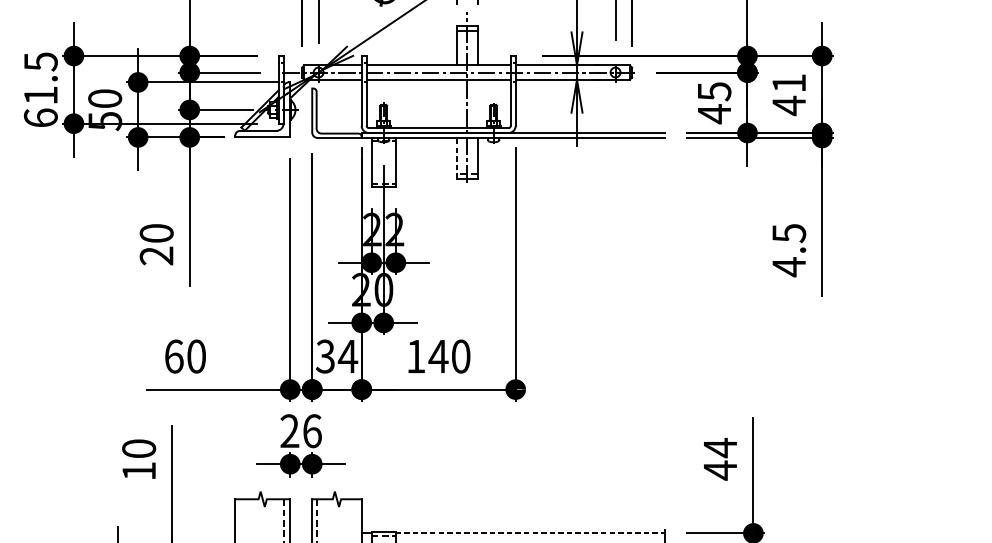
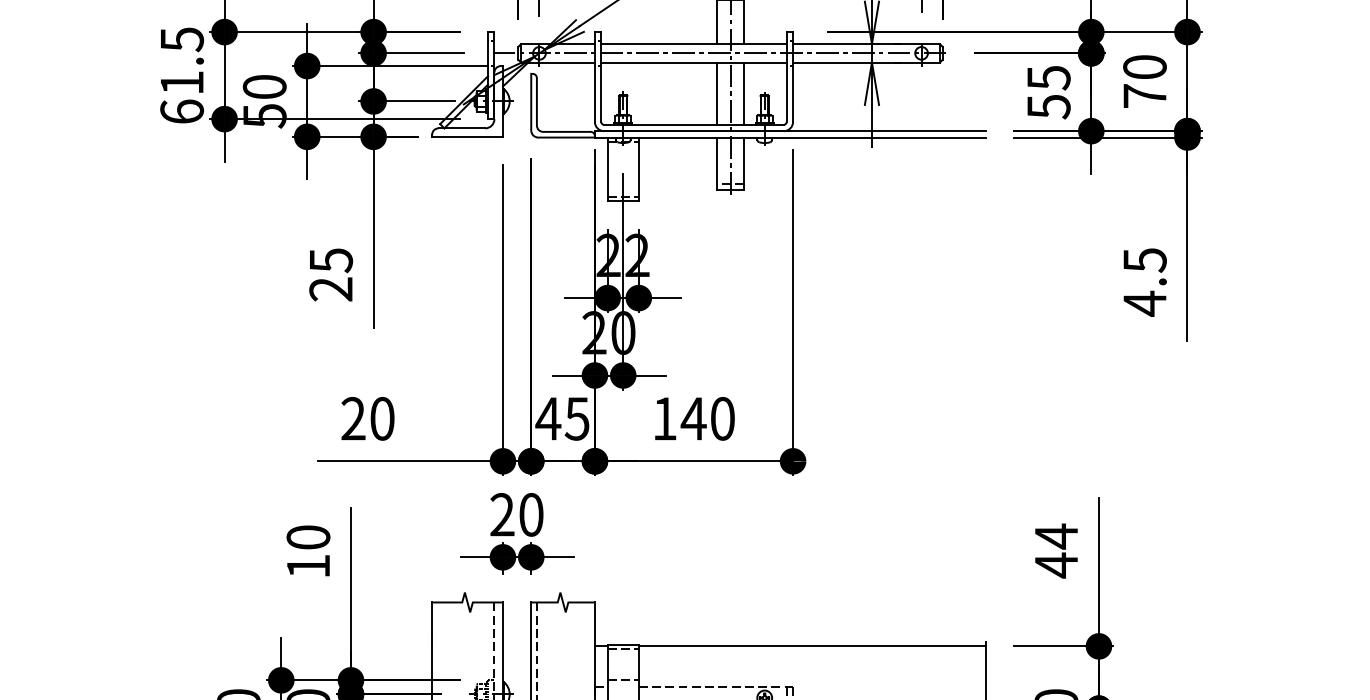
text: (788, 95) -> (1144, 82), 41 -> 70
line: (456, 103) -> (717, 93), added
line: (477, 103) -> (743, 93), added
text: (714, 113) -> (1048, 106), 45 -> 55
line: (456, 158) -> (717, 163), dashed -> solid
text: (157, 233) -> (331, 260), 20 -> 25
text: (174, 356) -> (353, 418), 60 -> 20
text: (336, 356) -> (562, 418), 34 -> 45
text: (312, 430) -> (531, 514), 26 -> 20
line: (530, 533) -> (812, 646), dashed -> solid

